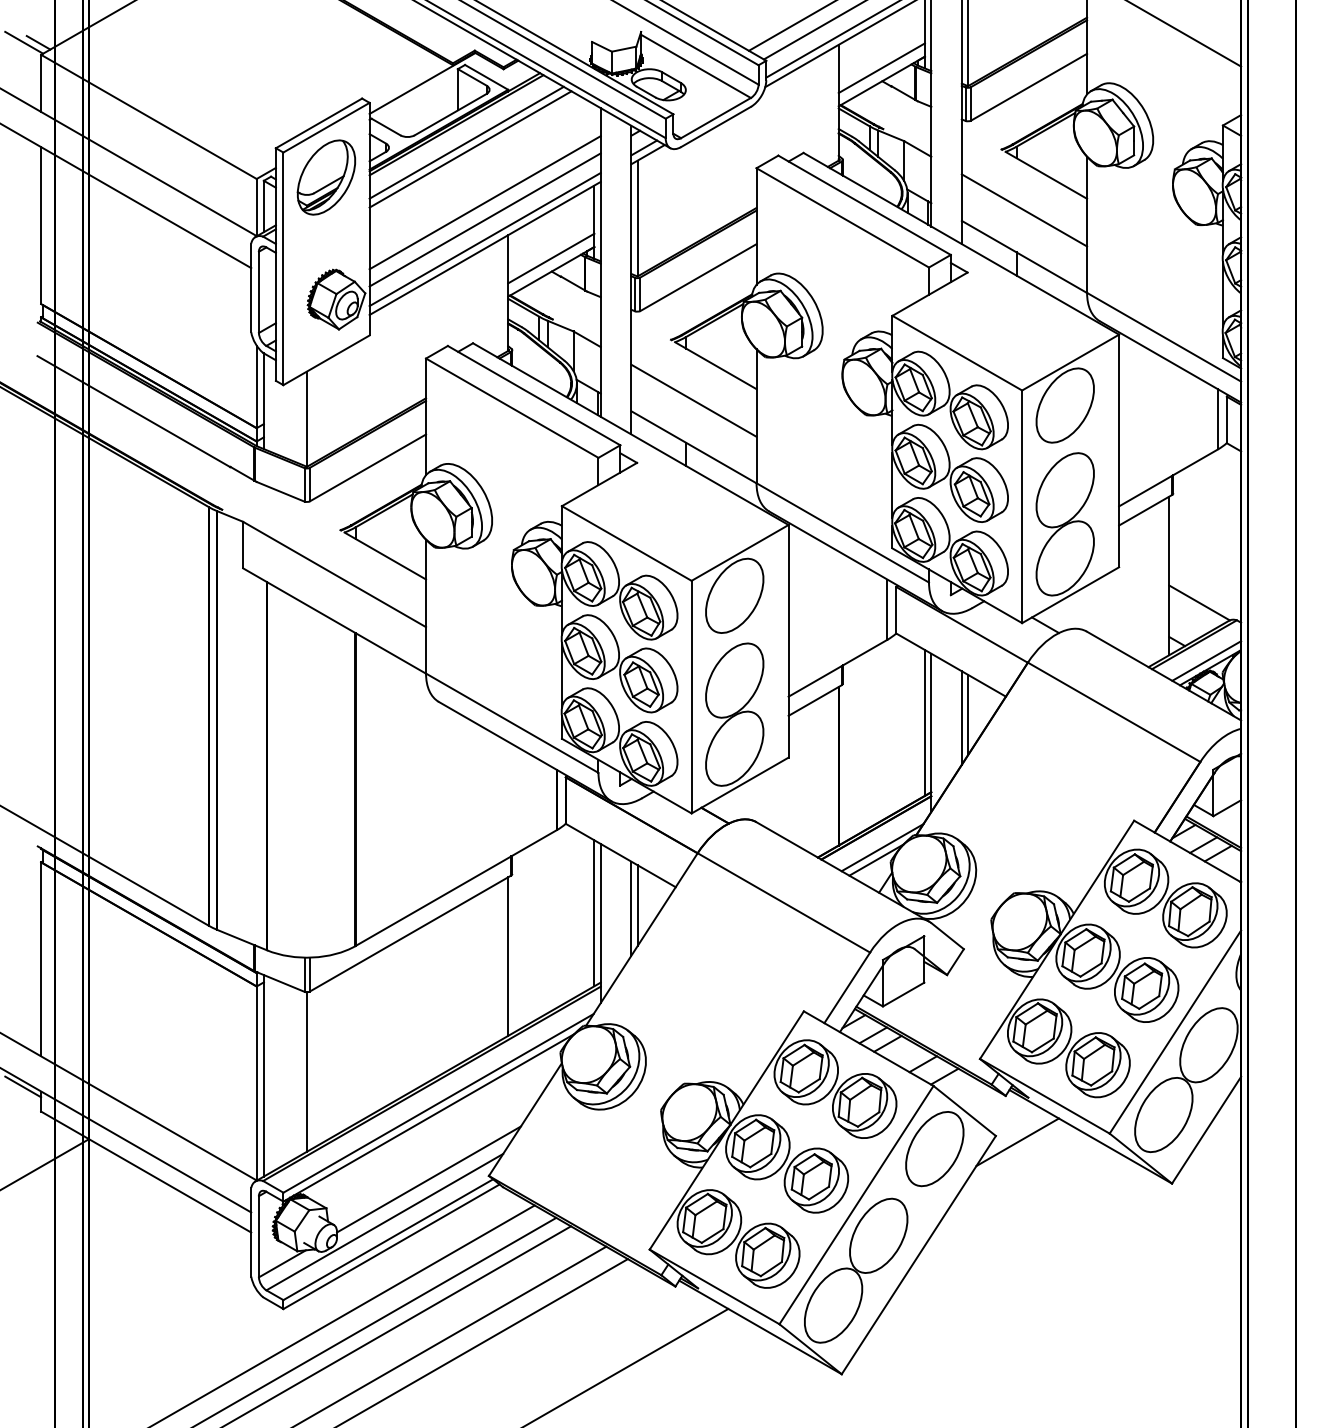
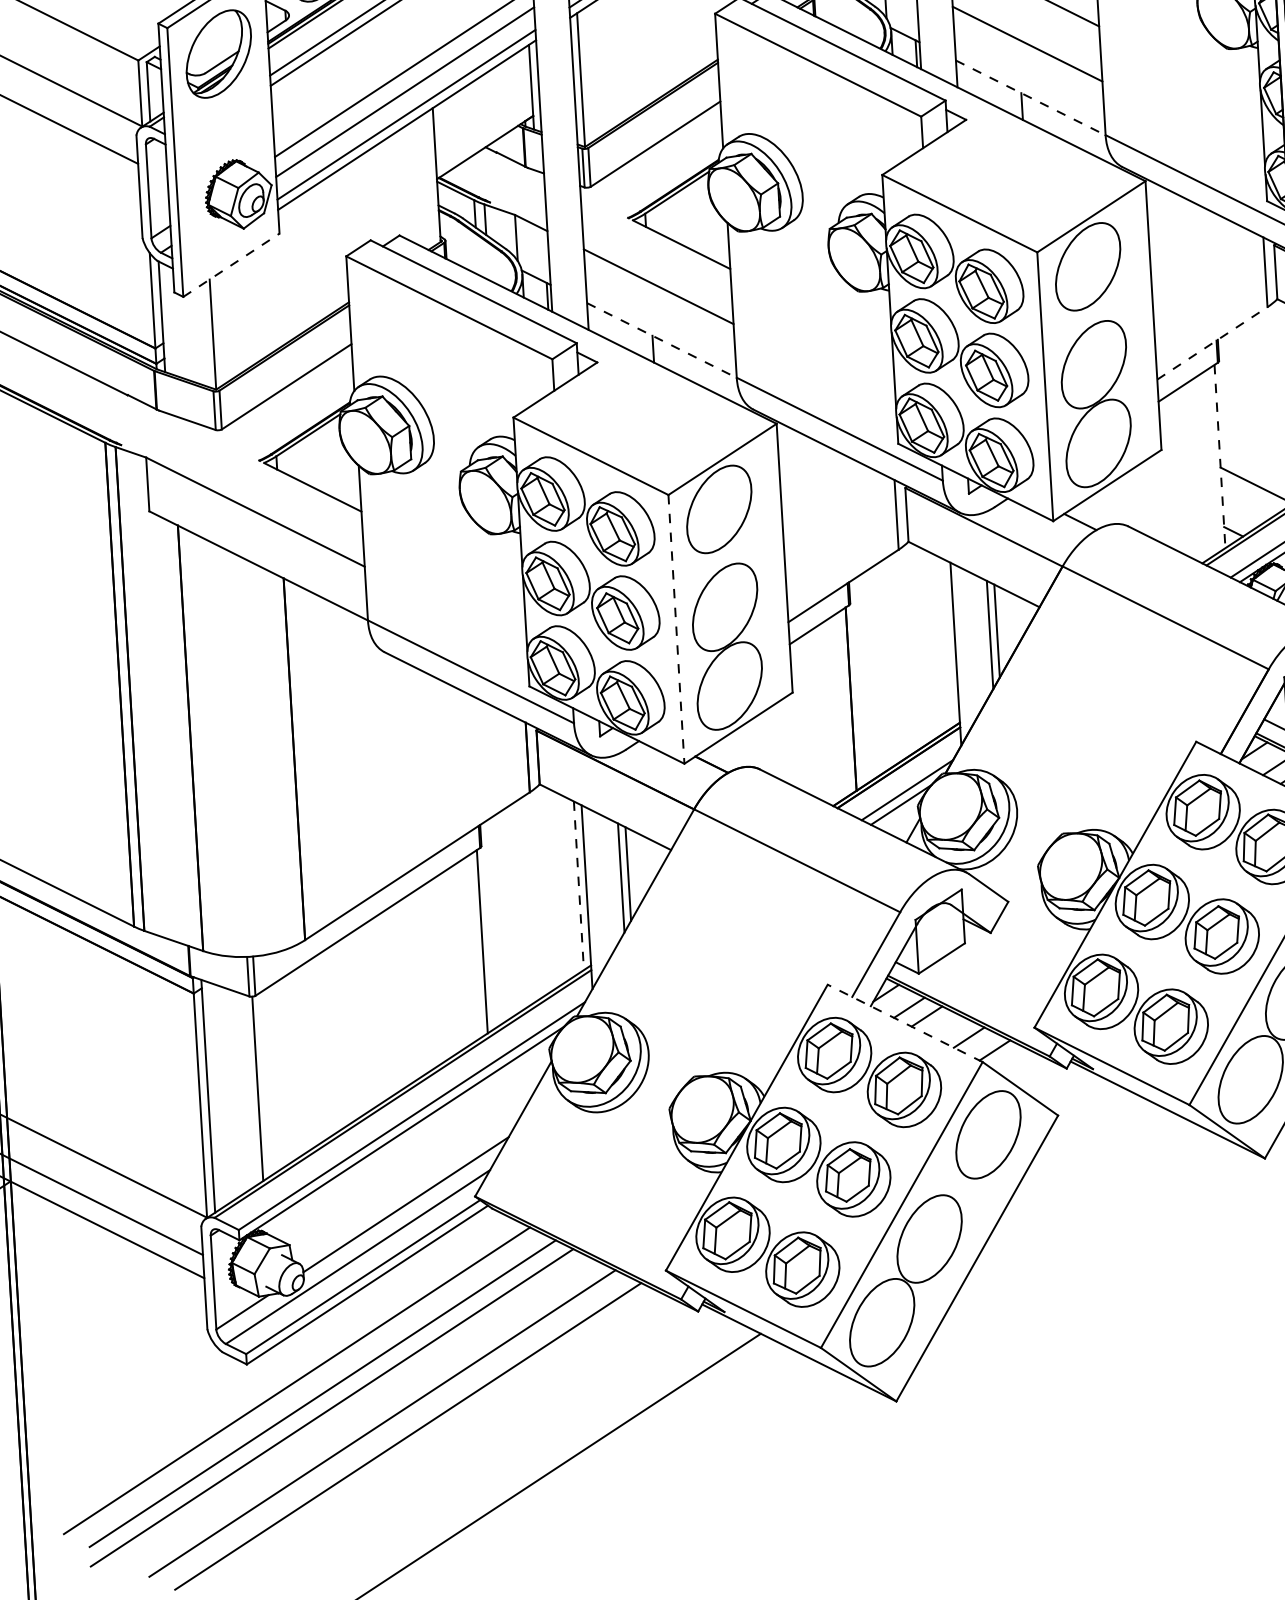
line: (1024, 257) -> (1030, 98), solid -> dashed
line: (551, 258) -> (484, 132), removed
line: (326, 360) -> (231, 265), solid -> dashed
line: (694, 447) -> (662, 340), solid -> dashed
line: (1168, 477) -> (1212, 342), solid -> dashed
line: (1169, 576) -> (1220, 457), solid -> dashed
line: (691, 697) -> (676, 629), solid -> dashed
line: (924, 722) -> (947, 642), removed
line: (594, 913) -> (579, 886), solid -> dashed
line: (868, 1048) -> (904, 1023), solid -> dashed
line: (1017, 1142) -> (1083, 1121), removed

